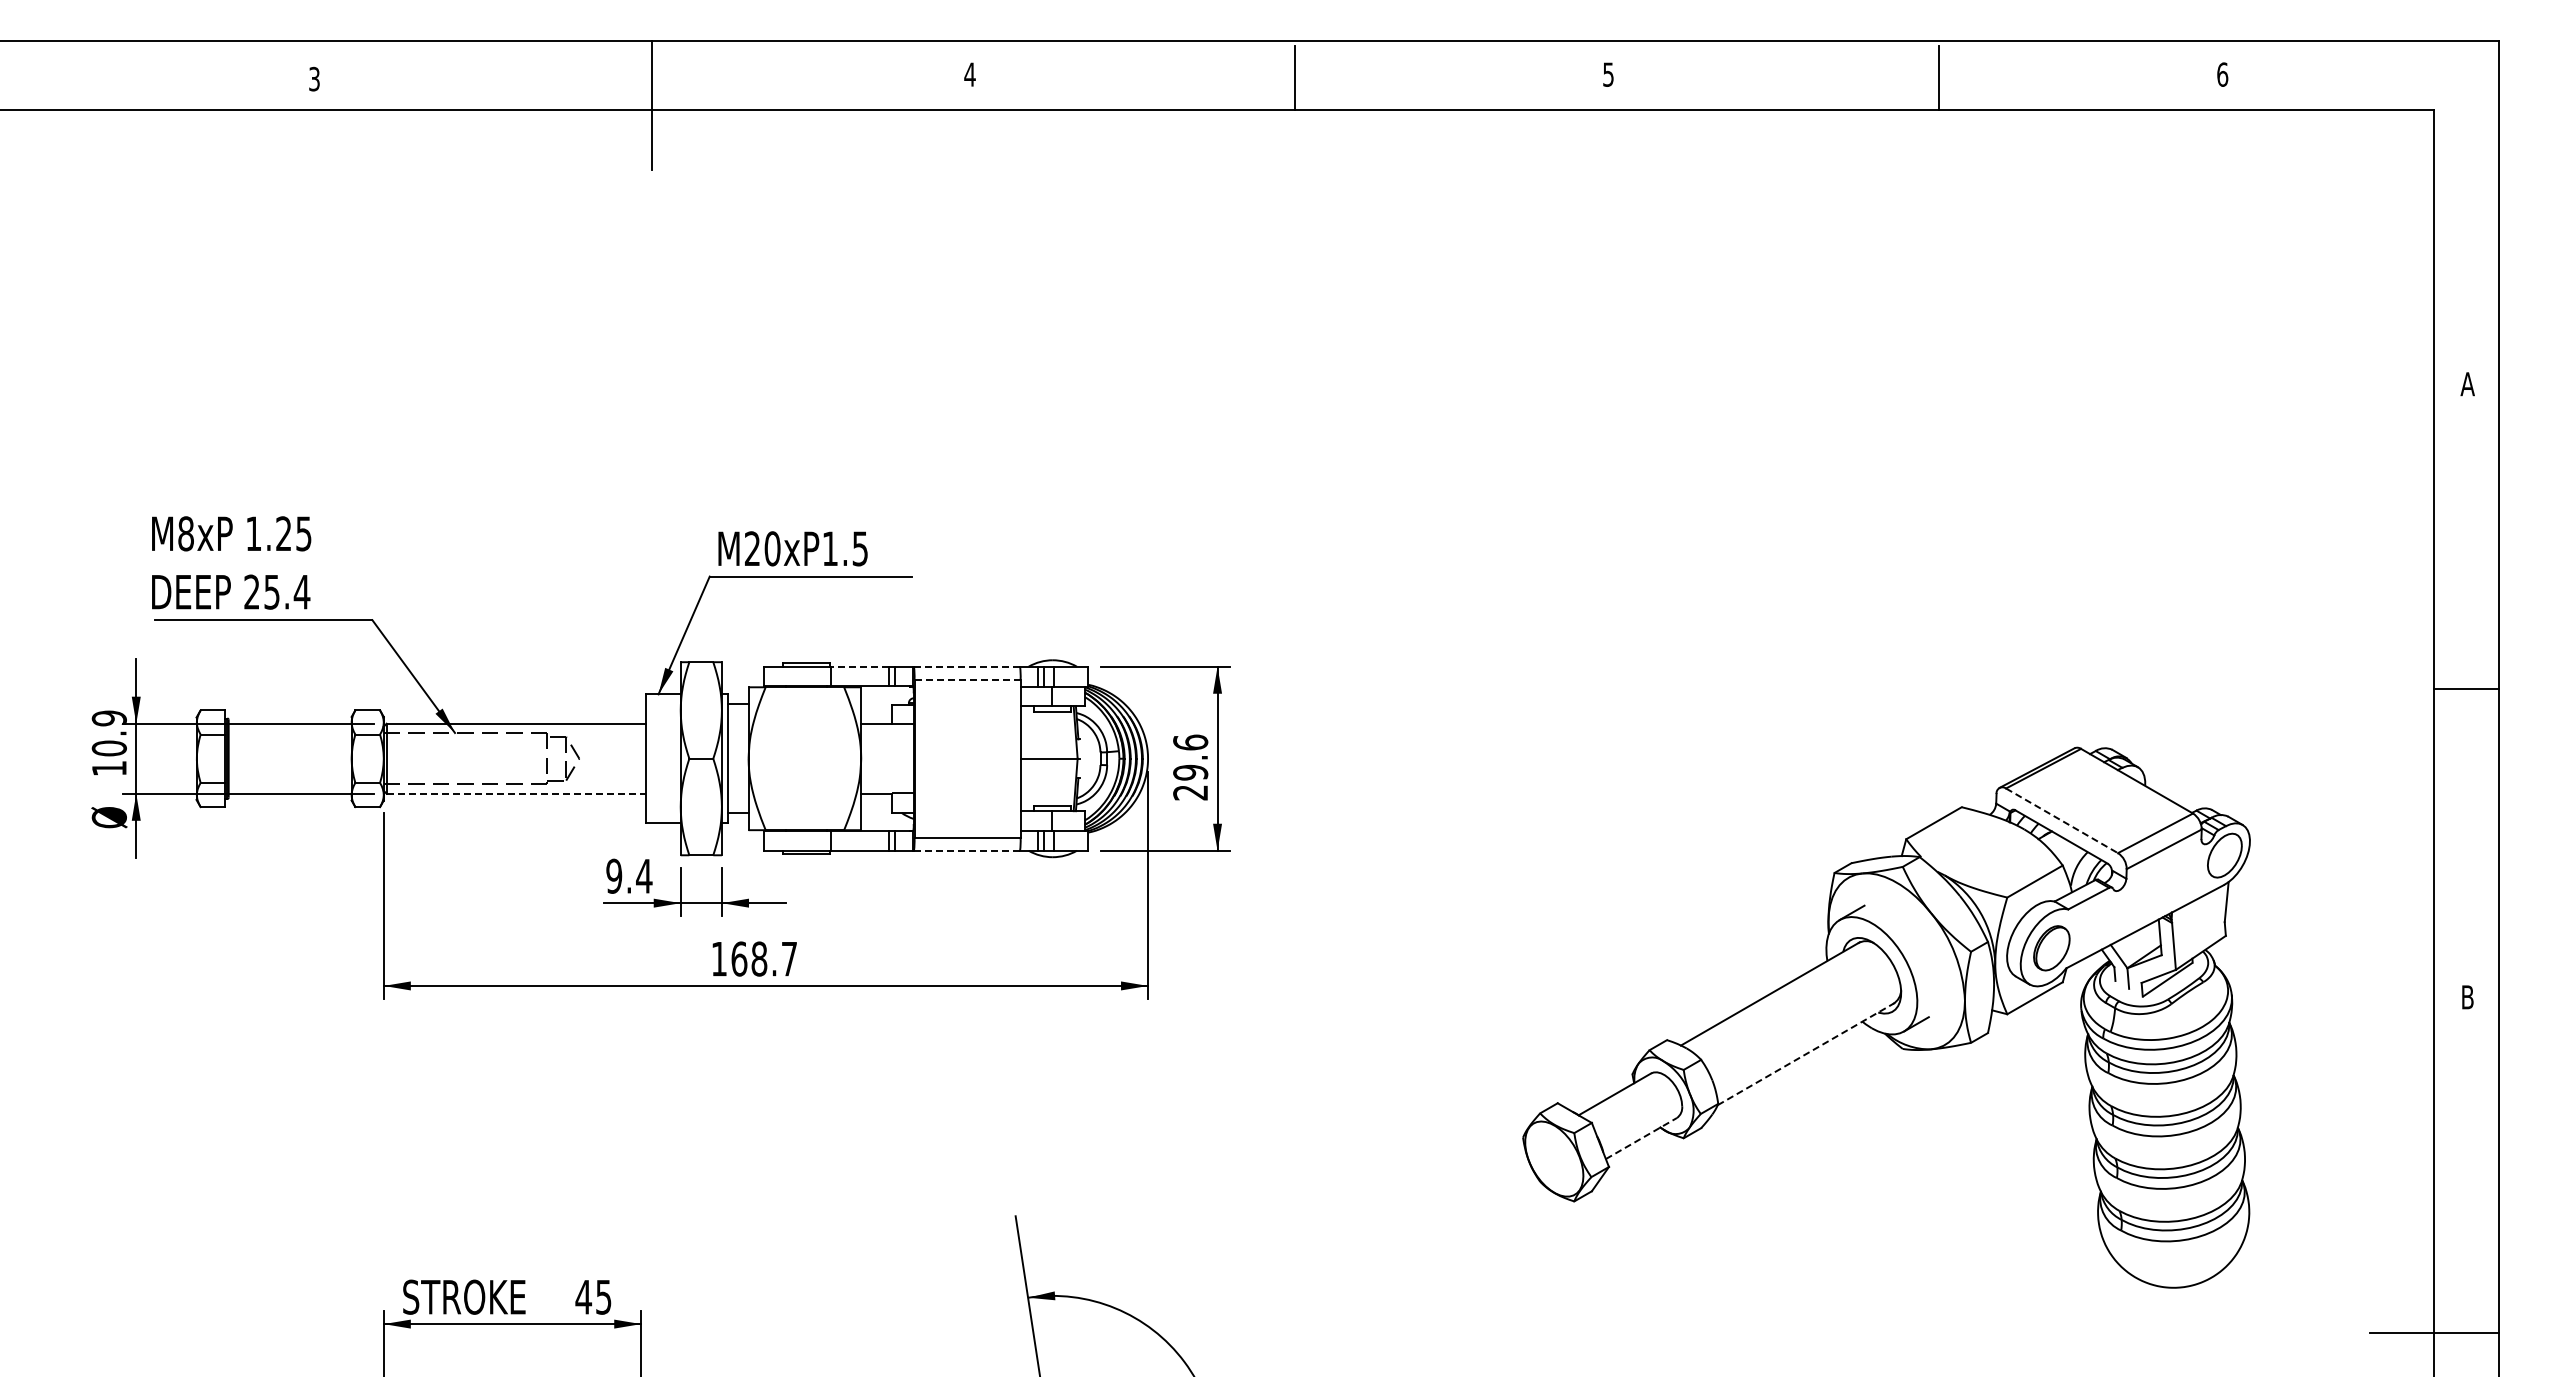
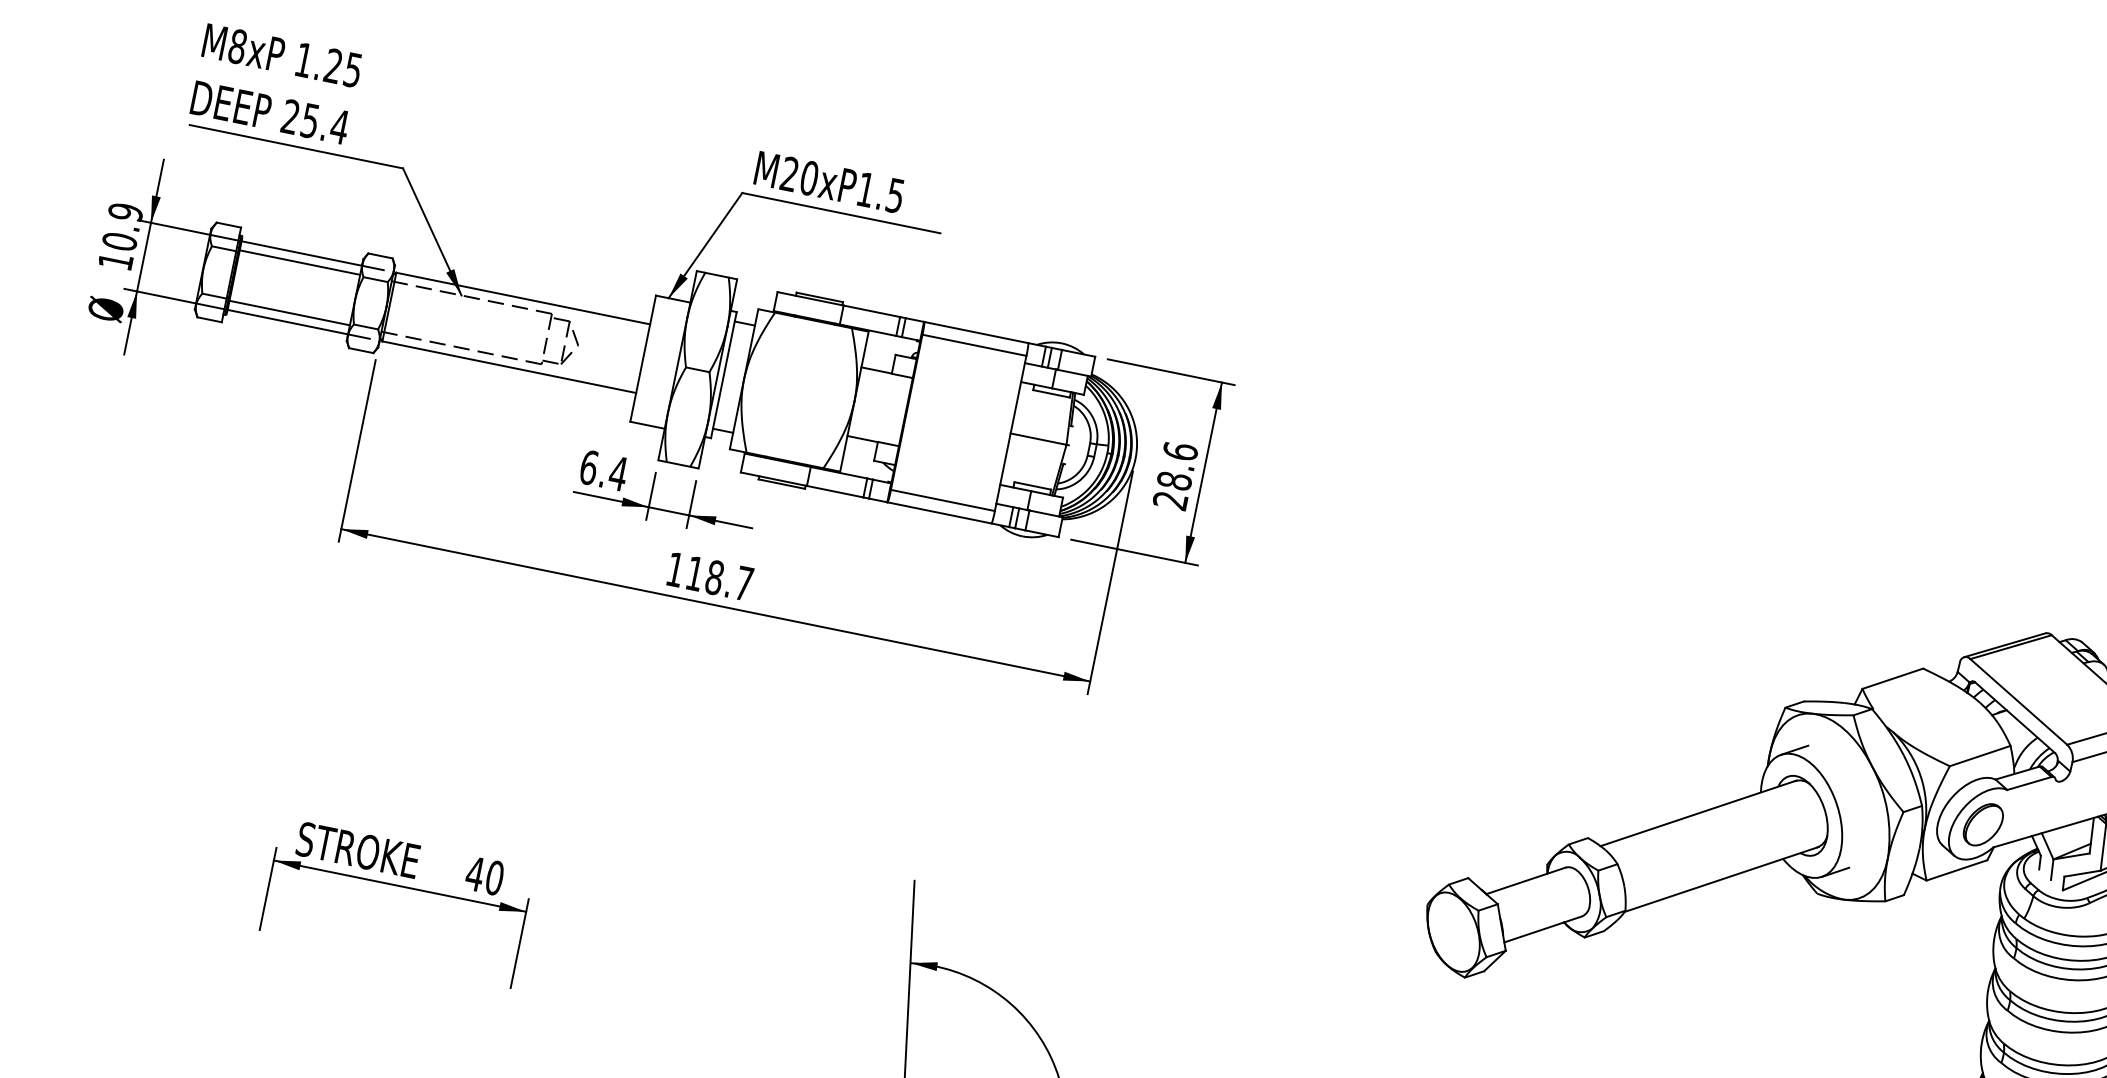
line: (860, 666) -> (872, 311), dashed -> solid
line: (967, 666) -> (976, 332), dashed -> solid
line: (968, 679) -> (975, 345), dashed -> solid
line: (289, 733) -> (299, 262), added
text: (1190, 772) -> (1174, 480), 29.6 -> 28.6
line: (289, 784) -> (289, 312), added
line: (516, 793) -> (509, 367), dashed -> solid
line: (2062, 820) -> (2019, 701), dashed -> solid
line: (967, 850) -> (940, 512), dashed -> solid
text: (614, 875) -> (589, 466), 9.4 -> 6.4
text: (739, 958) -> (695, 573), 168.7 -> 118.7
line: (1806, 1053) -> (1721, 878), dashed -> solid
line: (1641, 1138) -> (1543, 929), dashed -> solid
text: (603, 1296) -> (494, 877), 45 -> 40

